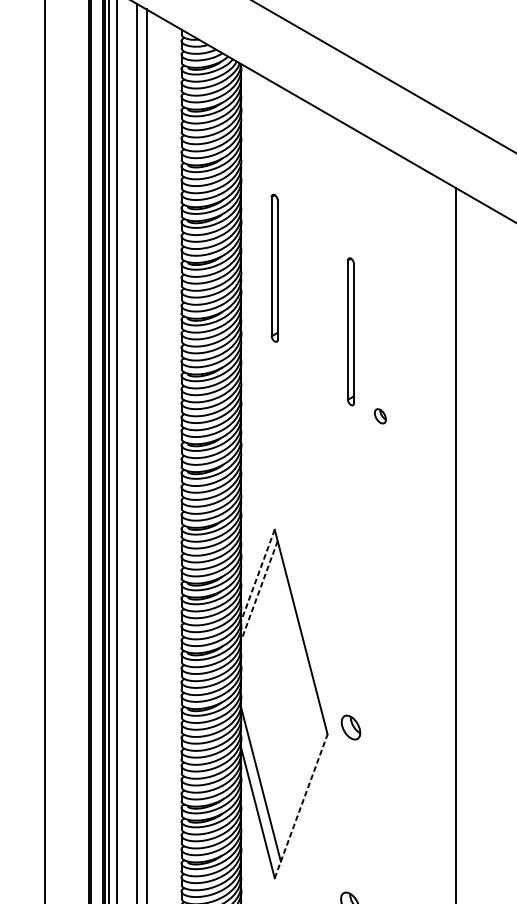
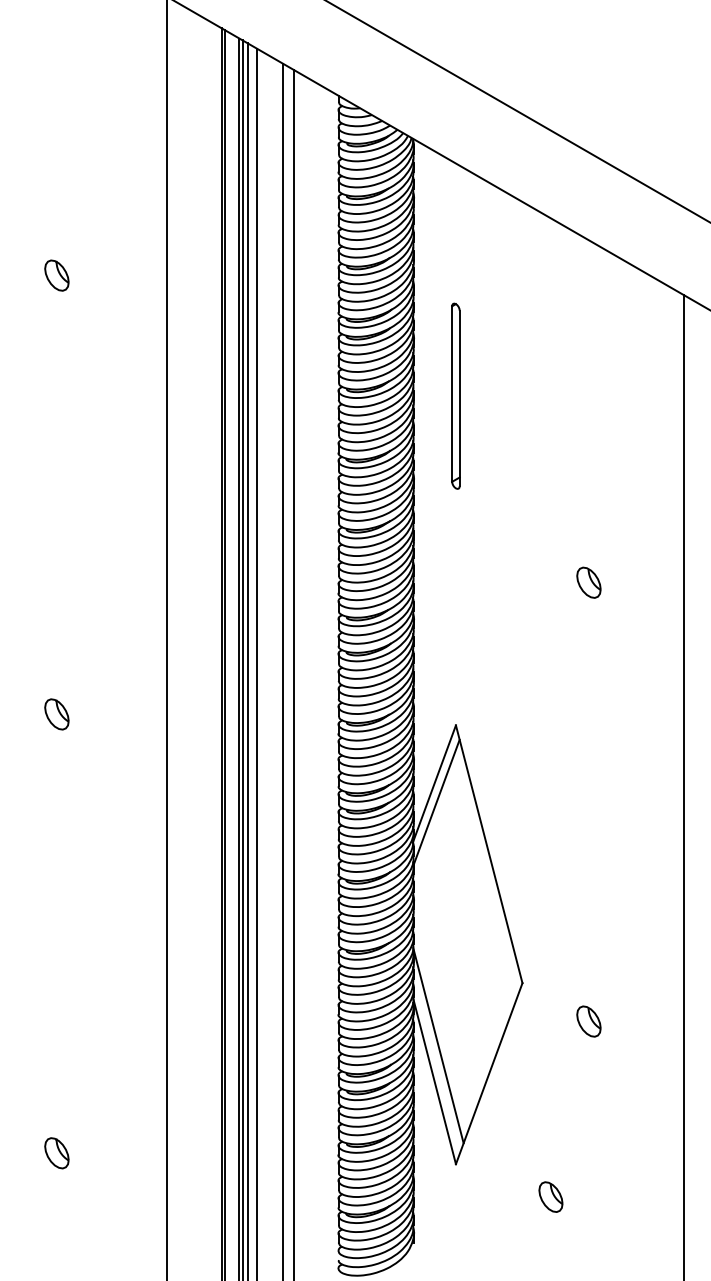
part: (350, 331) -> (551, 475), removed
part: (380, 416) -> (588, 582), size x1.67
line: (257, 576) -> (434, 784), dashed -> solid
line: (259, 590) -> (436, 802), dashed -> solid
part: (350, 727) -> (588, 1021), moved
line: (301, 806) -> (489, 1073), dashed -> solid

